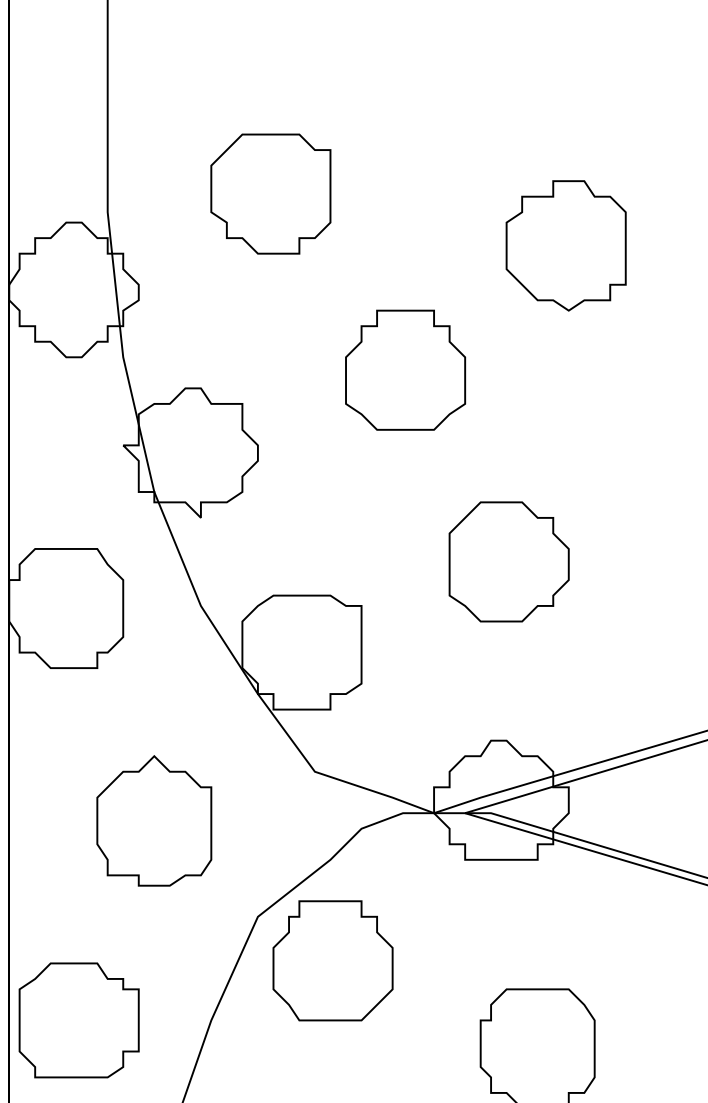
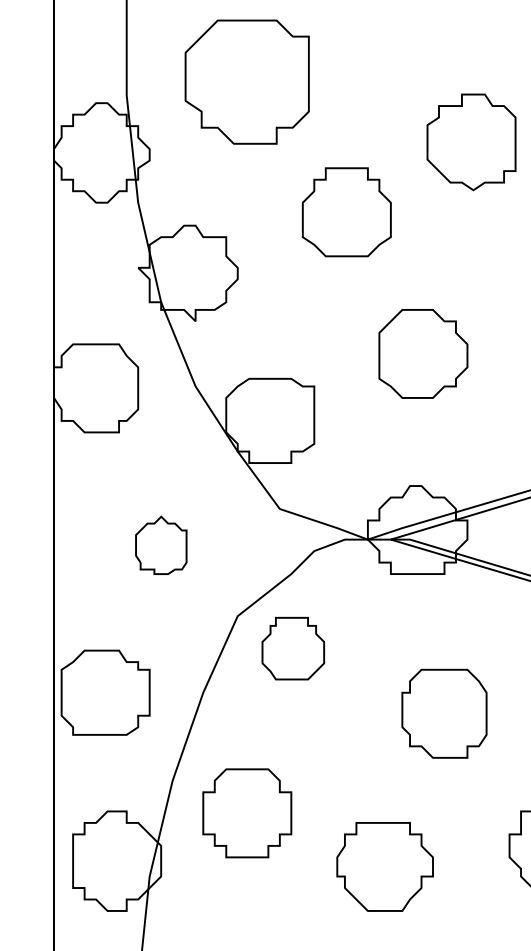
part: (271, 193) -> (247, 81), size x1.4
part: (566, 246) -> (471, 142), moved
part: (154, 821) -> (161, 545), size x0.6
part: (333, 960) -> (293, 648), size x0.7

